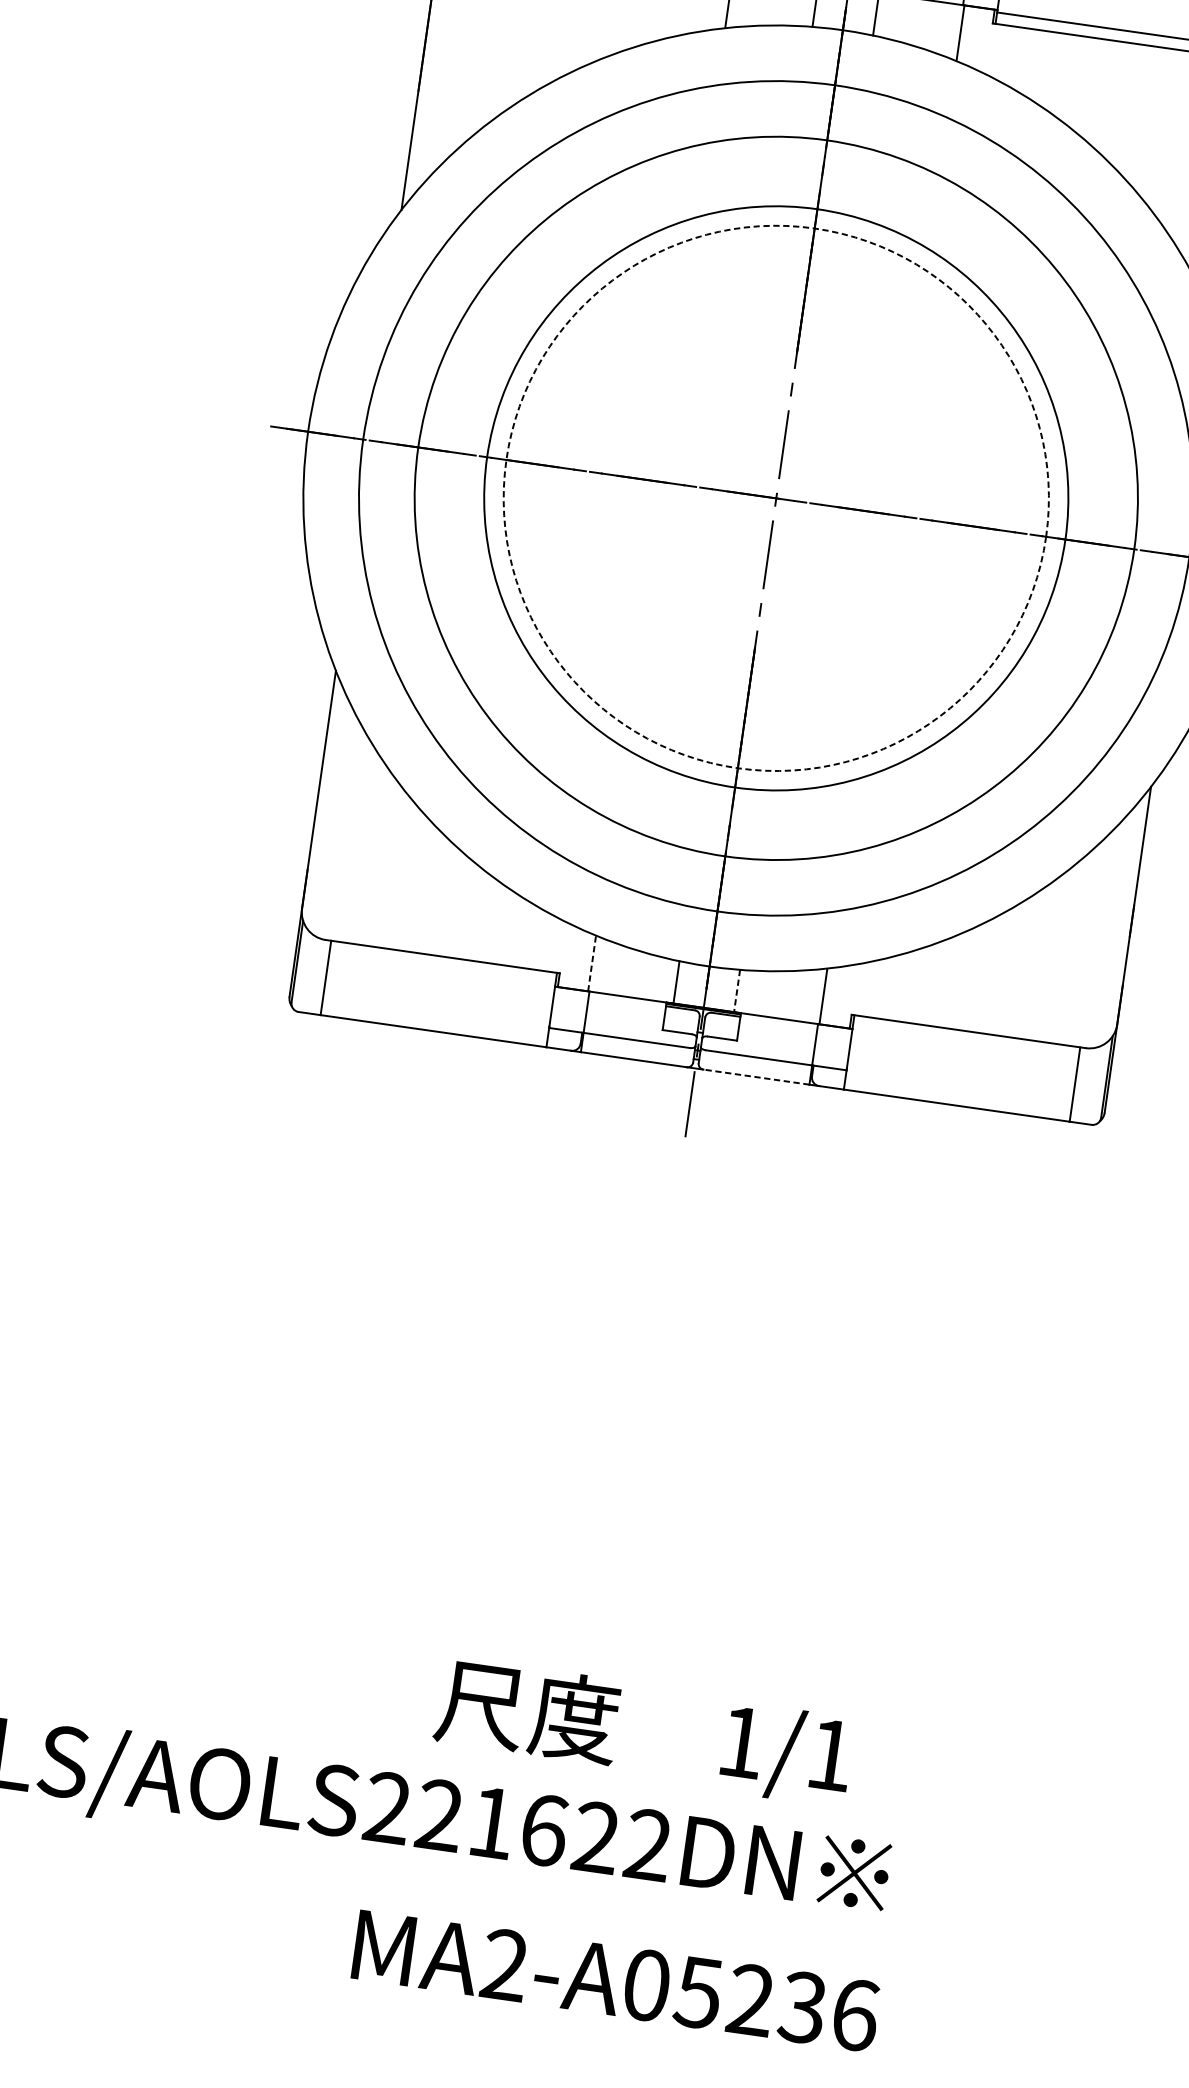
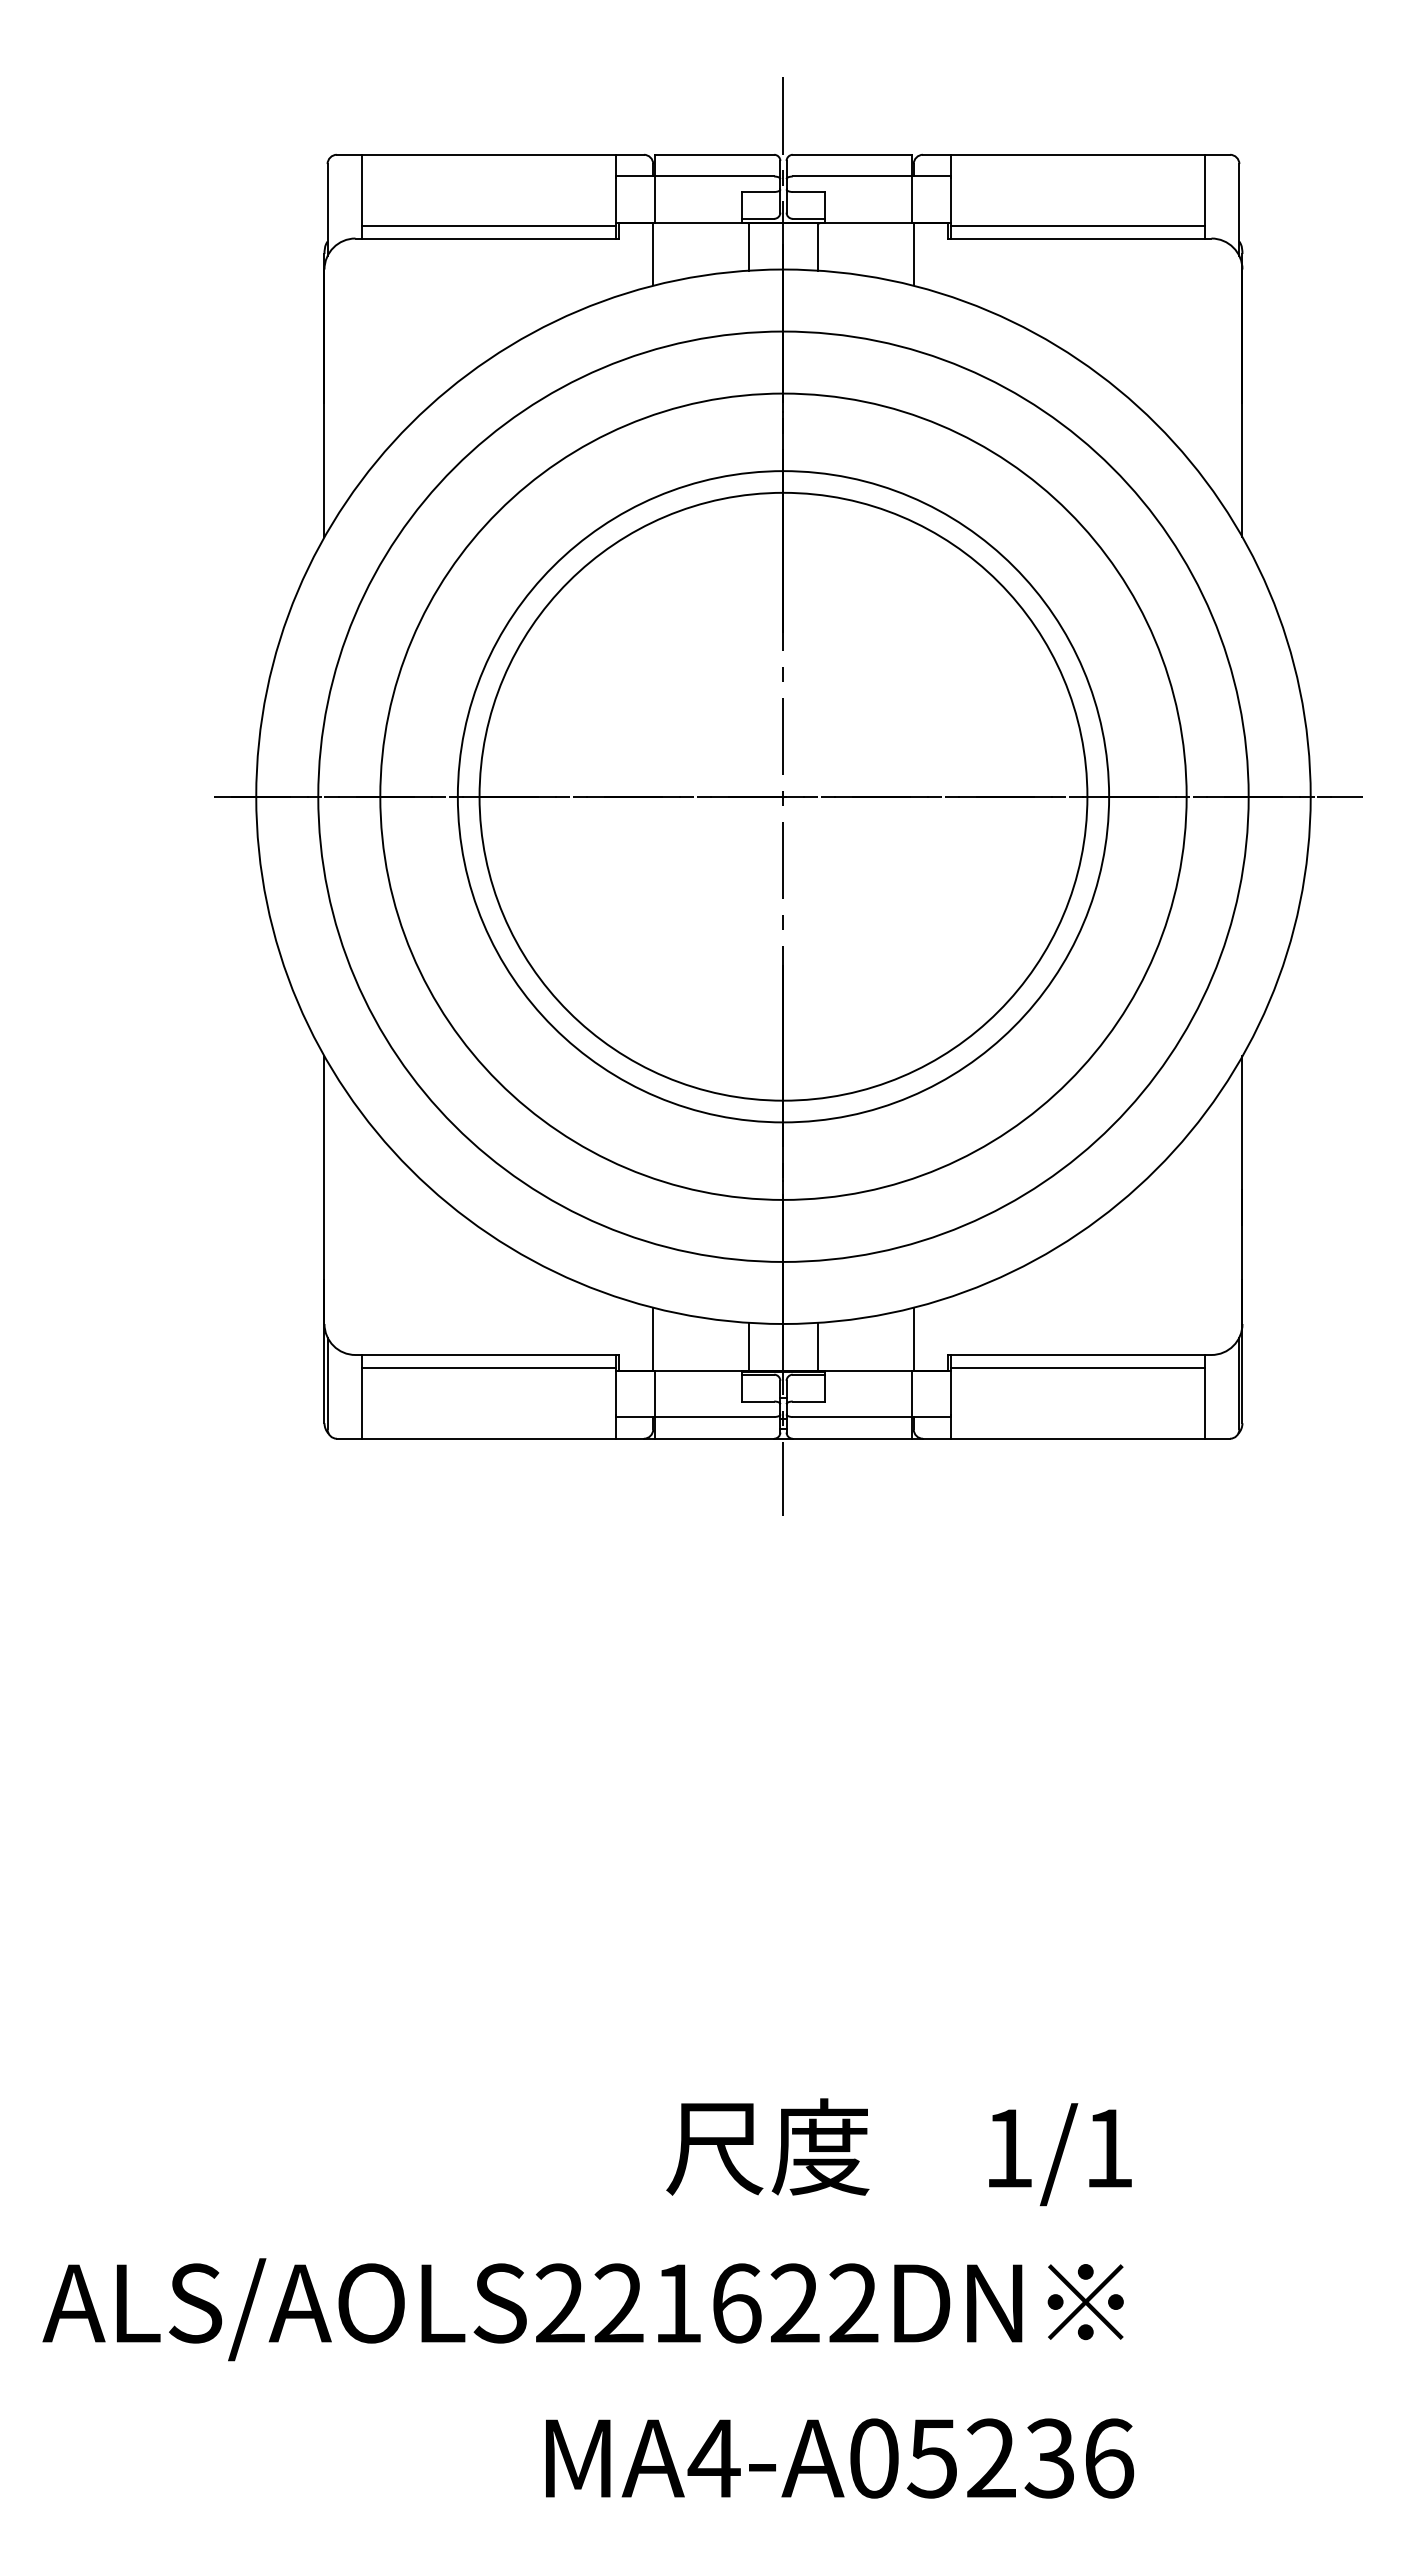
circle: (776, 498) -> (783, 796), dashed -> solid
line: (592, 963) -> (653, 1339), dashed -> solid
line: (442, 967) -> (488, 1367), added
line: (737, 990) -> (817, 1346), dashed -> solid
line: (965, 1042) -> (1077, 1367), added
line: (756, 1076) -> (852, 1438), dashed -> solid
text: (643, 1732) -> (898, 2152), moved
text: (504, 1964) -> (713, 2457), MA2-A05236 -> MA4-A05236

